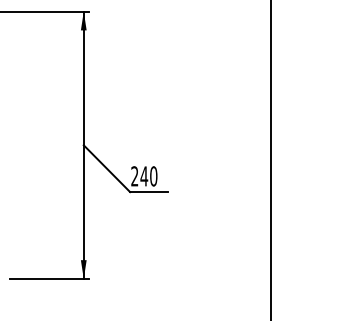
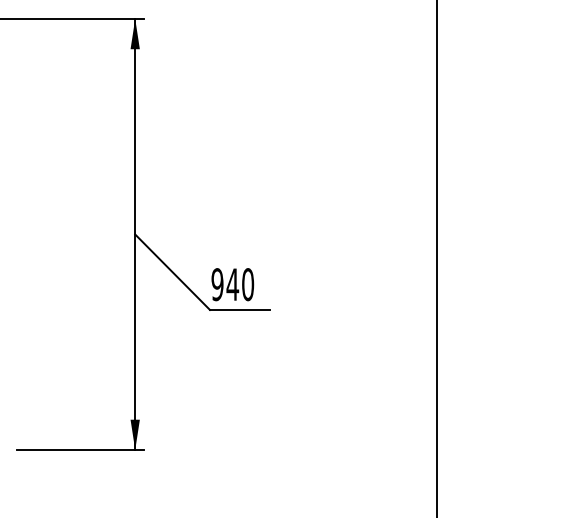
text: (134, 176) -> (216, 284), 240 -> 940

